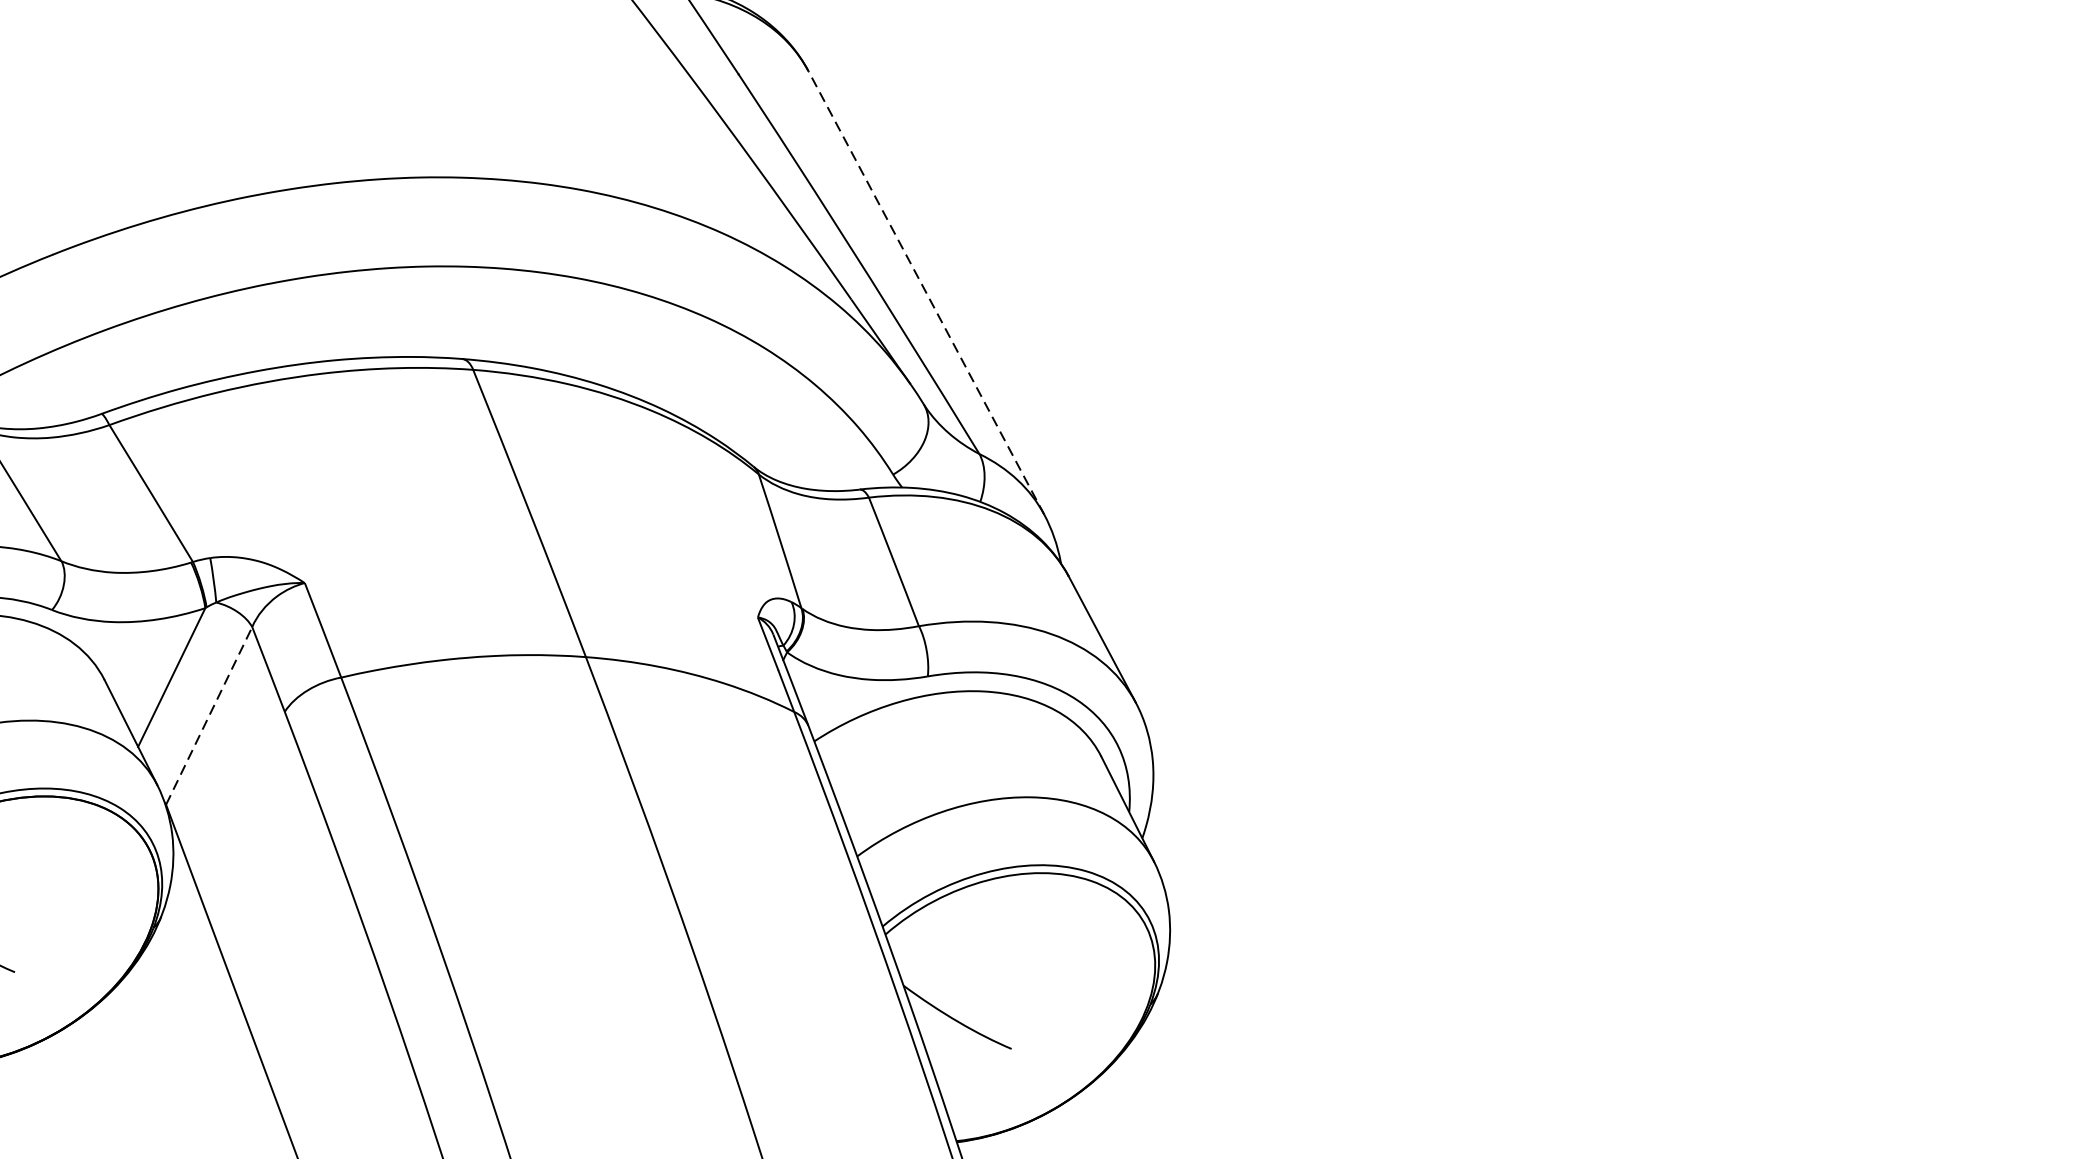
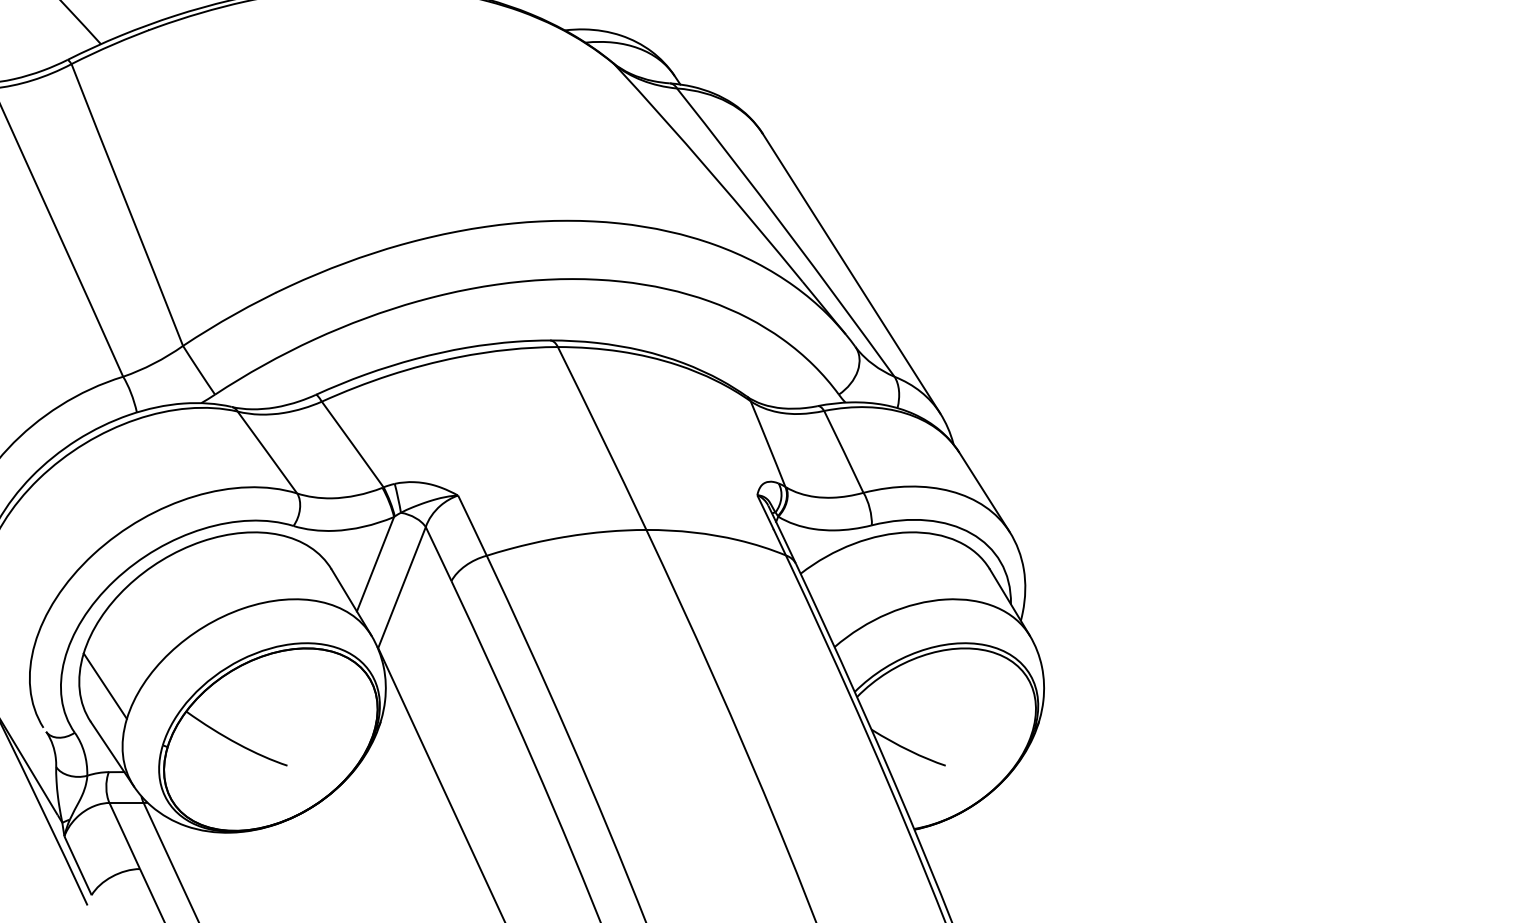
line: (926, 292) -> (851, 273), dashed -> solid
line: (209, 715) -> (402, 587), dashed -> solid

